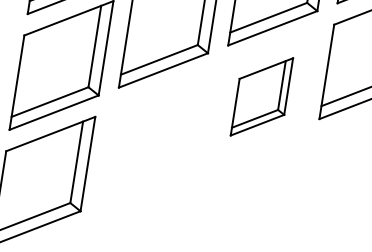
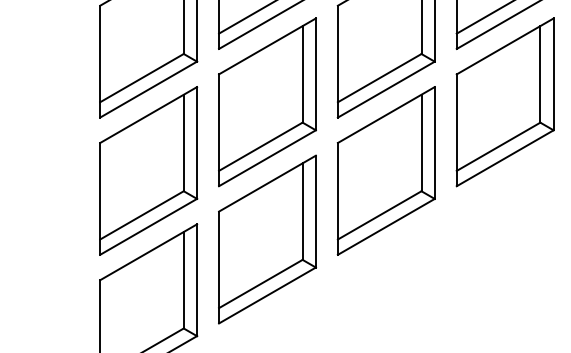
part: (261, 96) -> (385, 170), size x1.67
part: (152, 139) -> (267, 239), added

